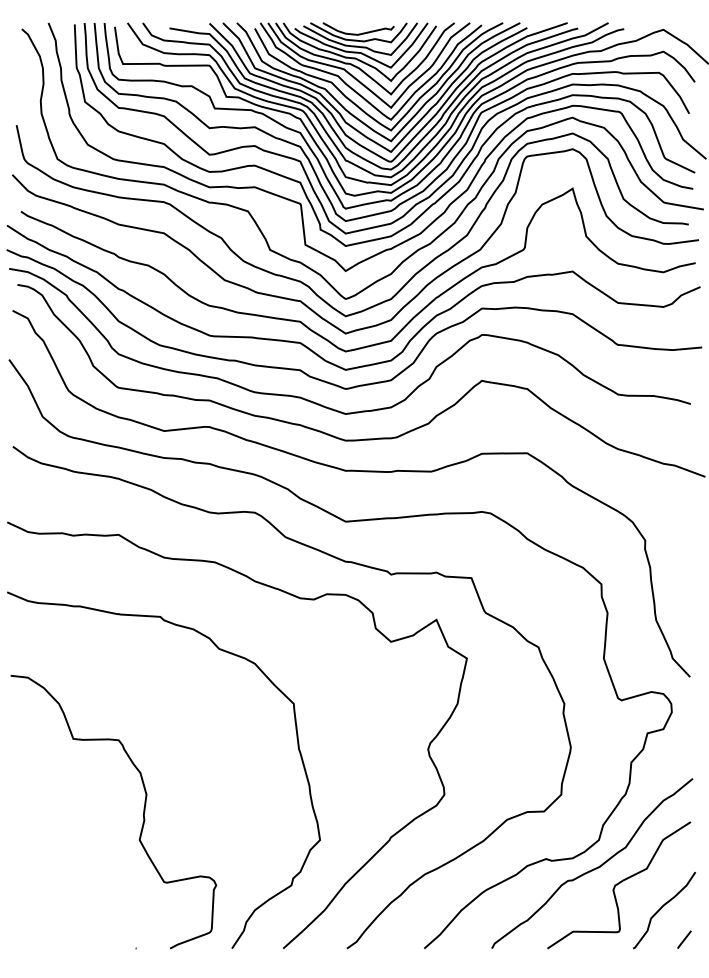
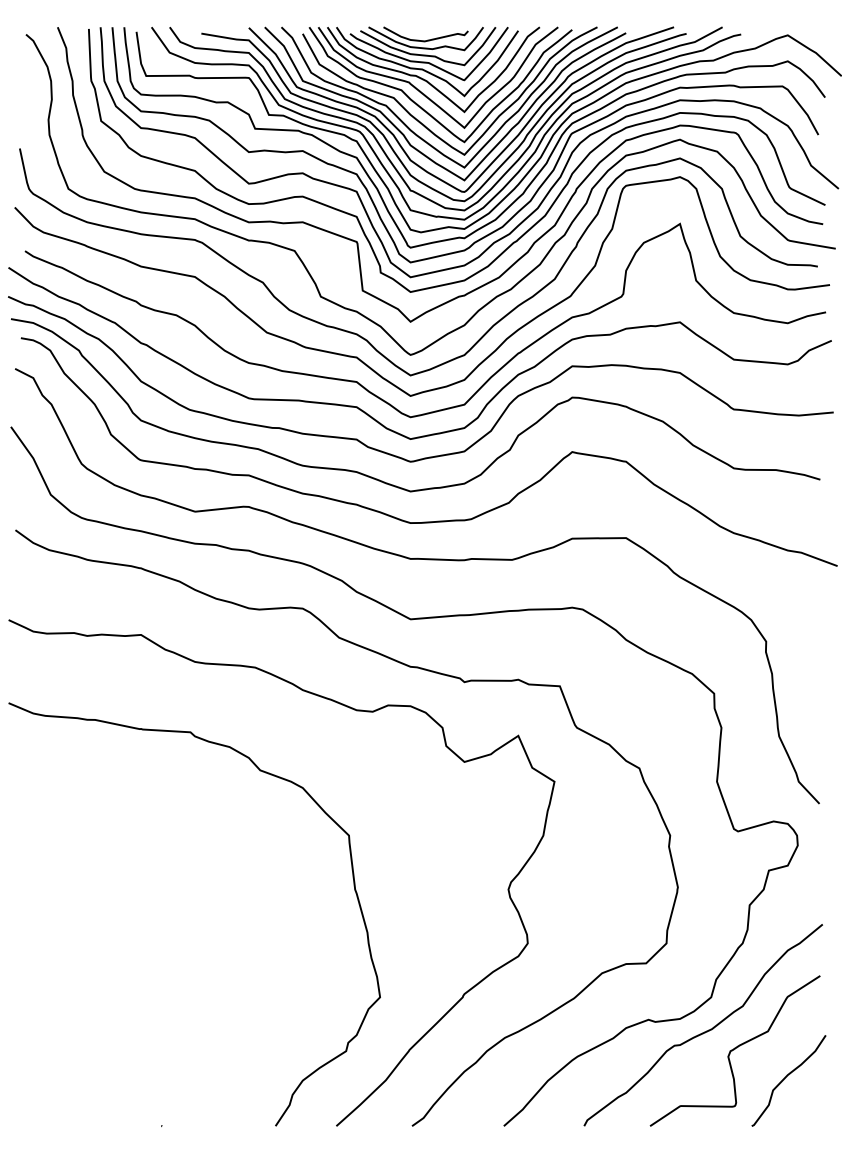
curve: (143, 811) -> (170, 963), removed
line: (684, 939) -> (812, 1115), removed

